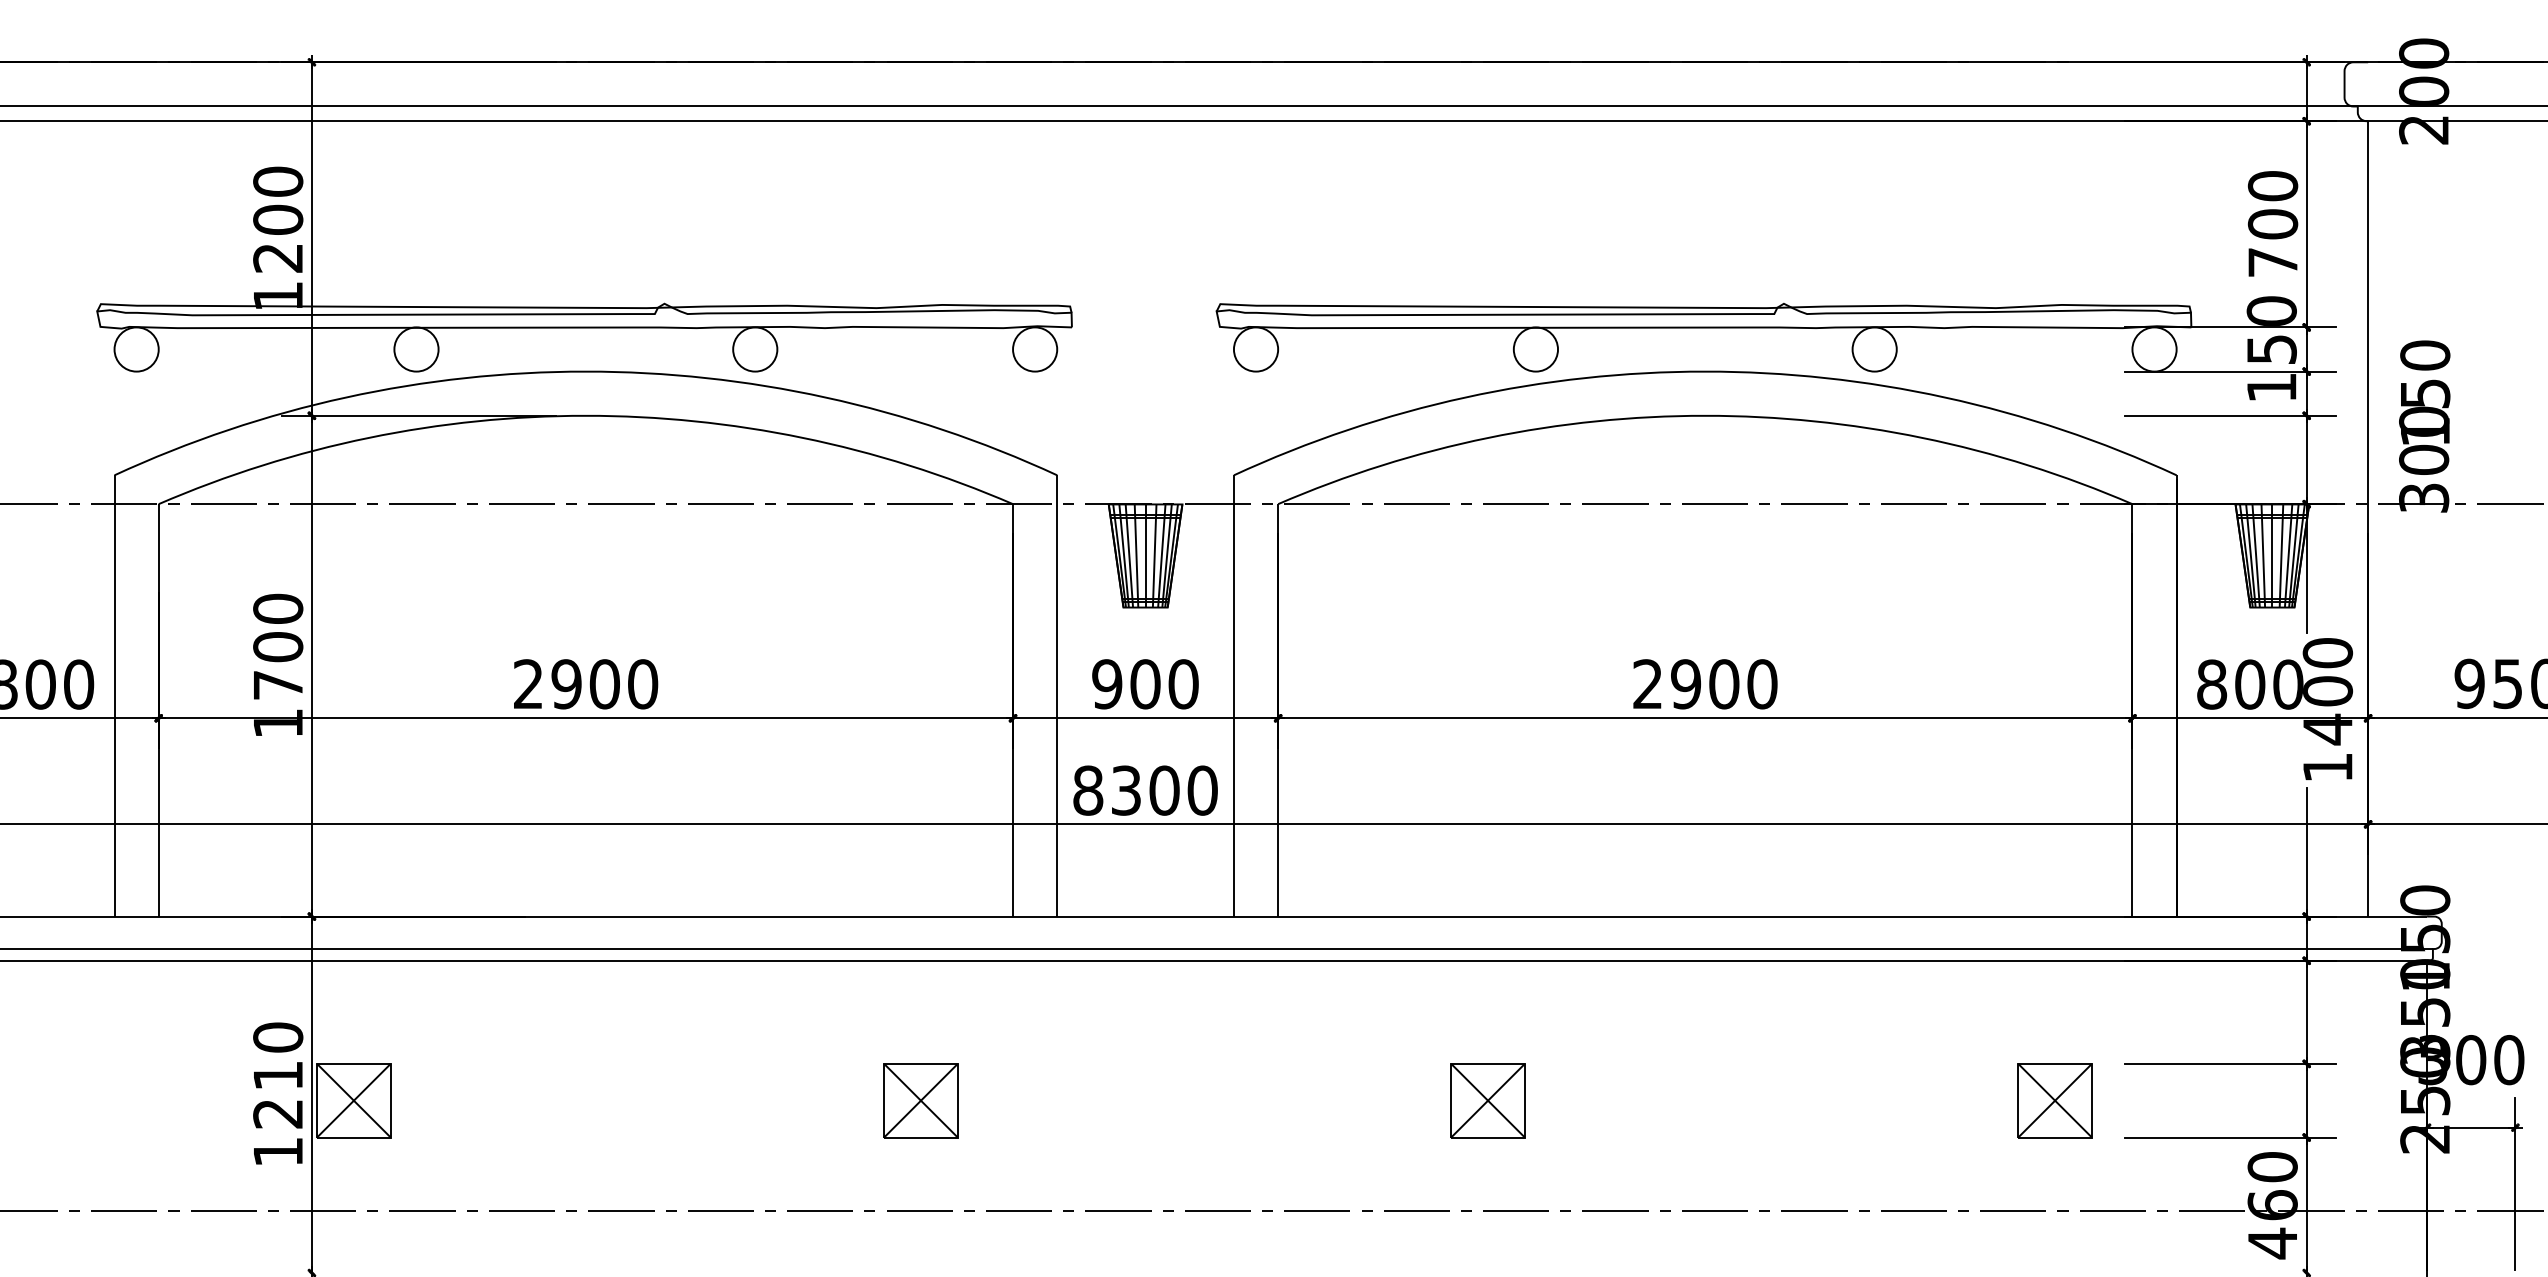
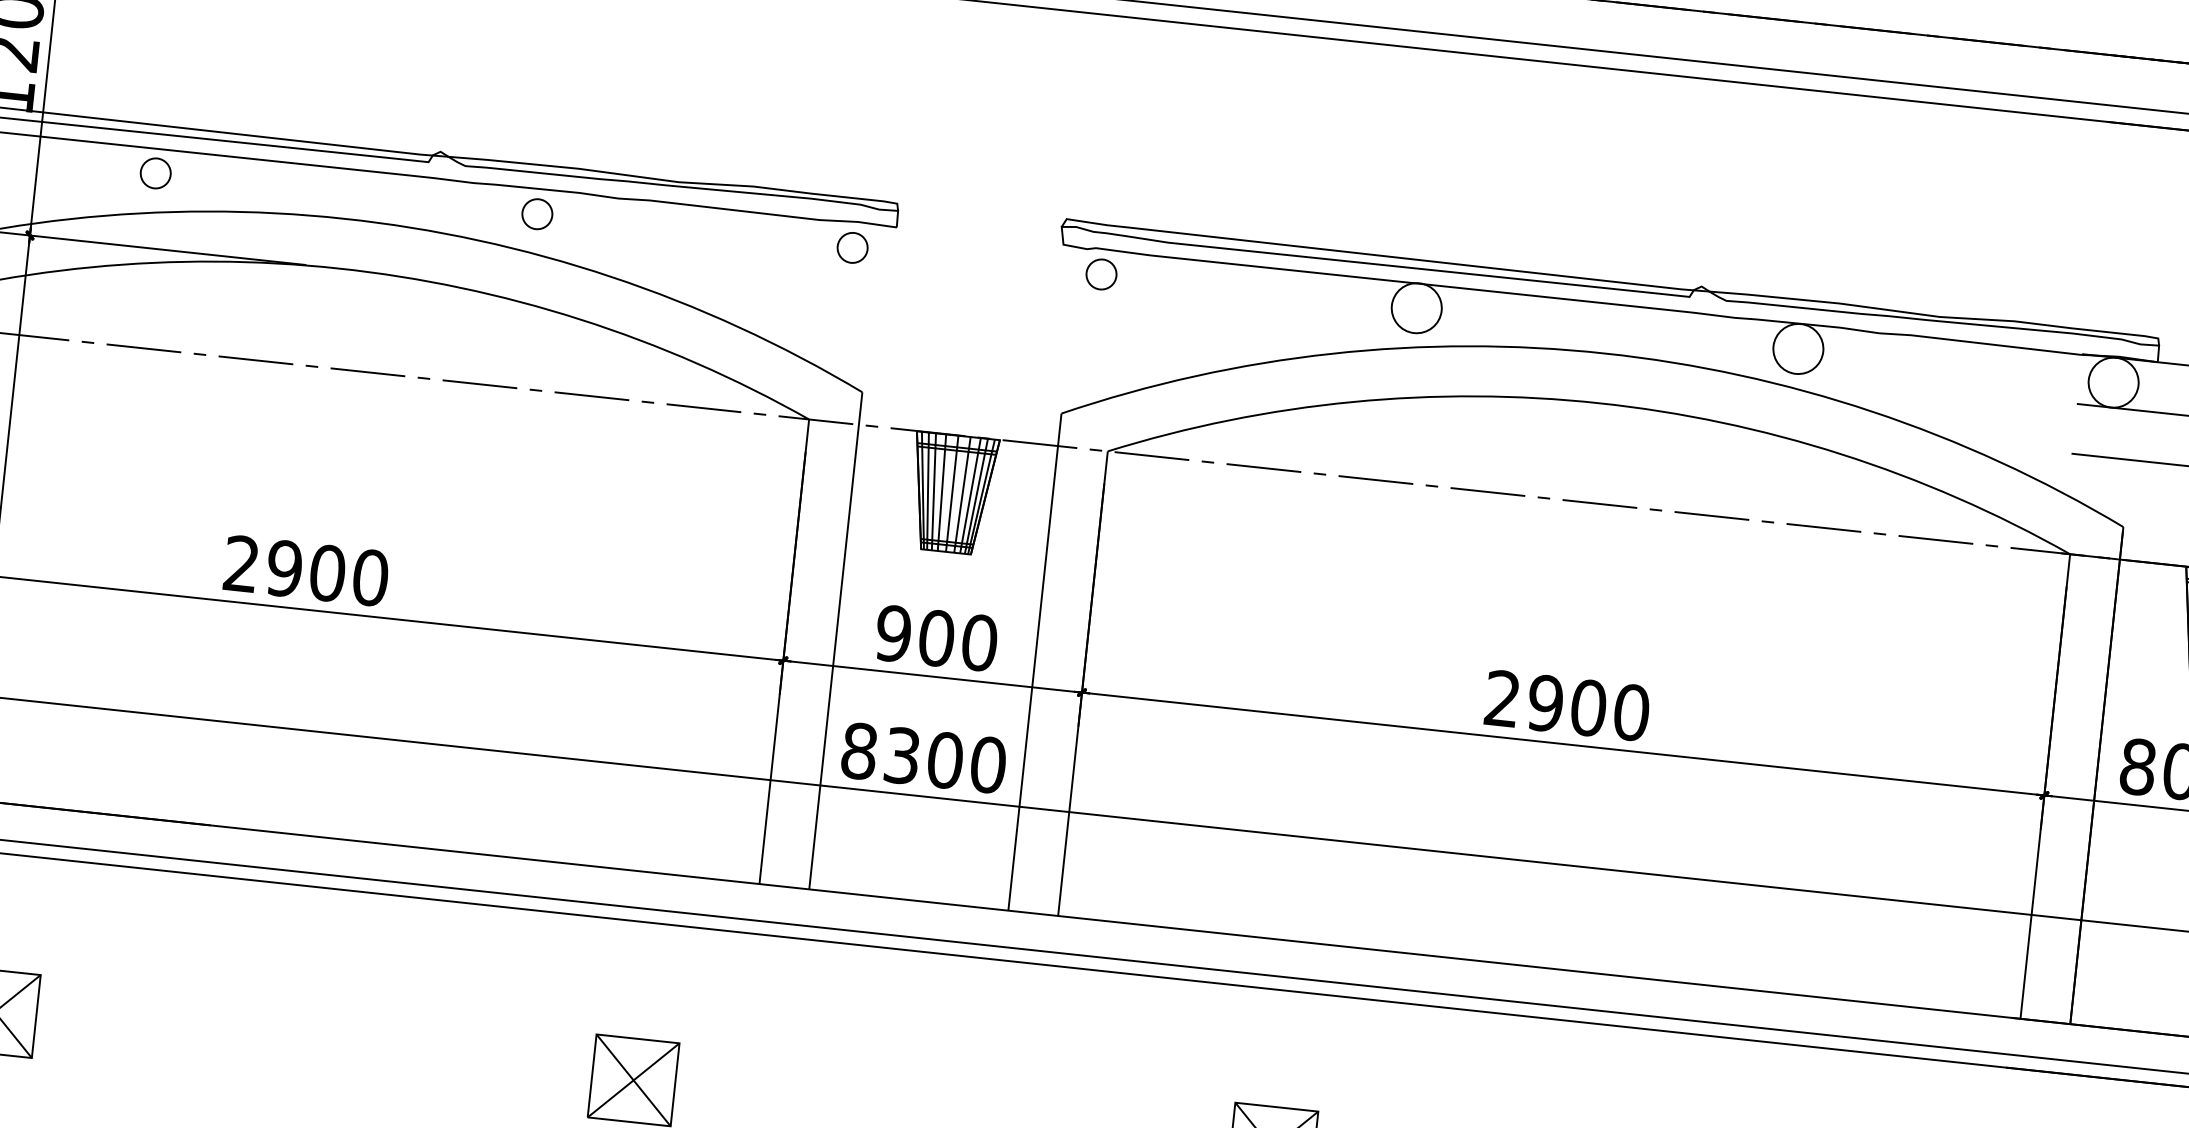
circle: (416, 349) -> (155, 173), size x0.6
circle: (755, 349) -> (537, 214), size x0.6
circle: (1035, 349) -> (853, 247), size x0.6
circle: (1255, 349) -> (1100, 274), size x0.6

